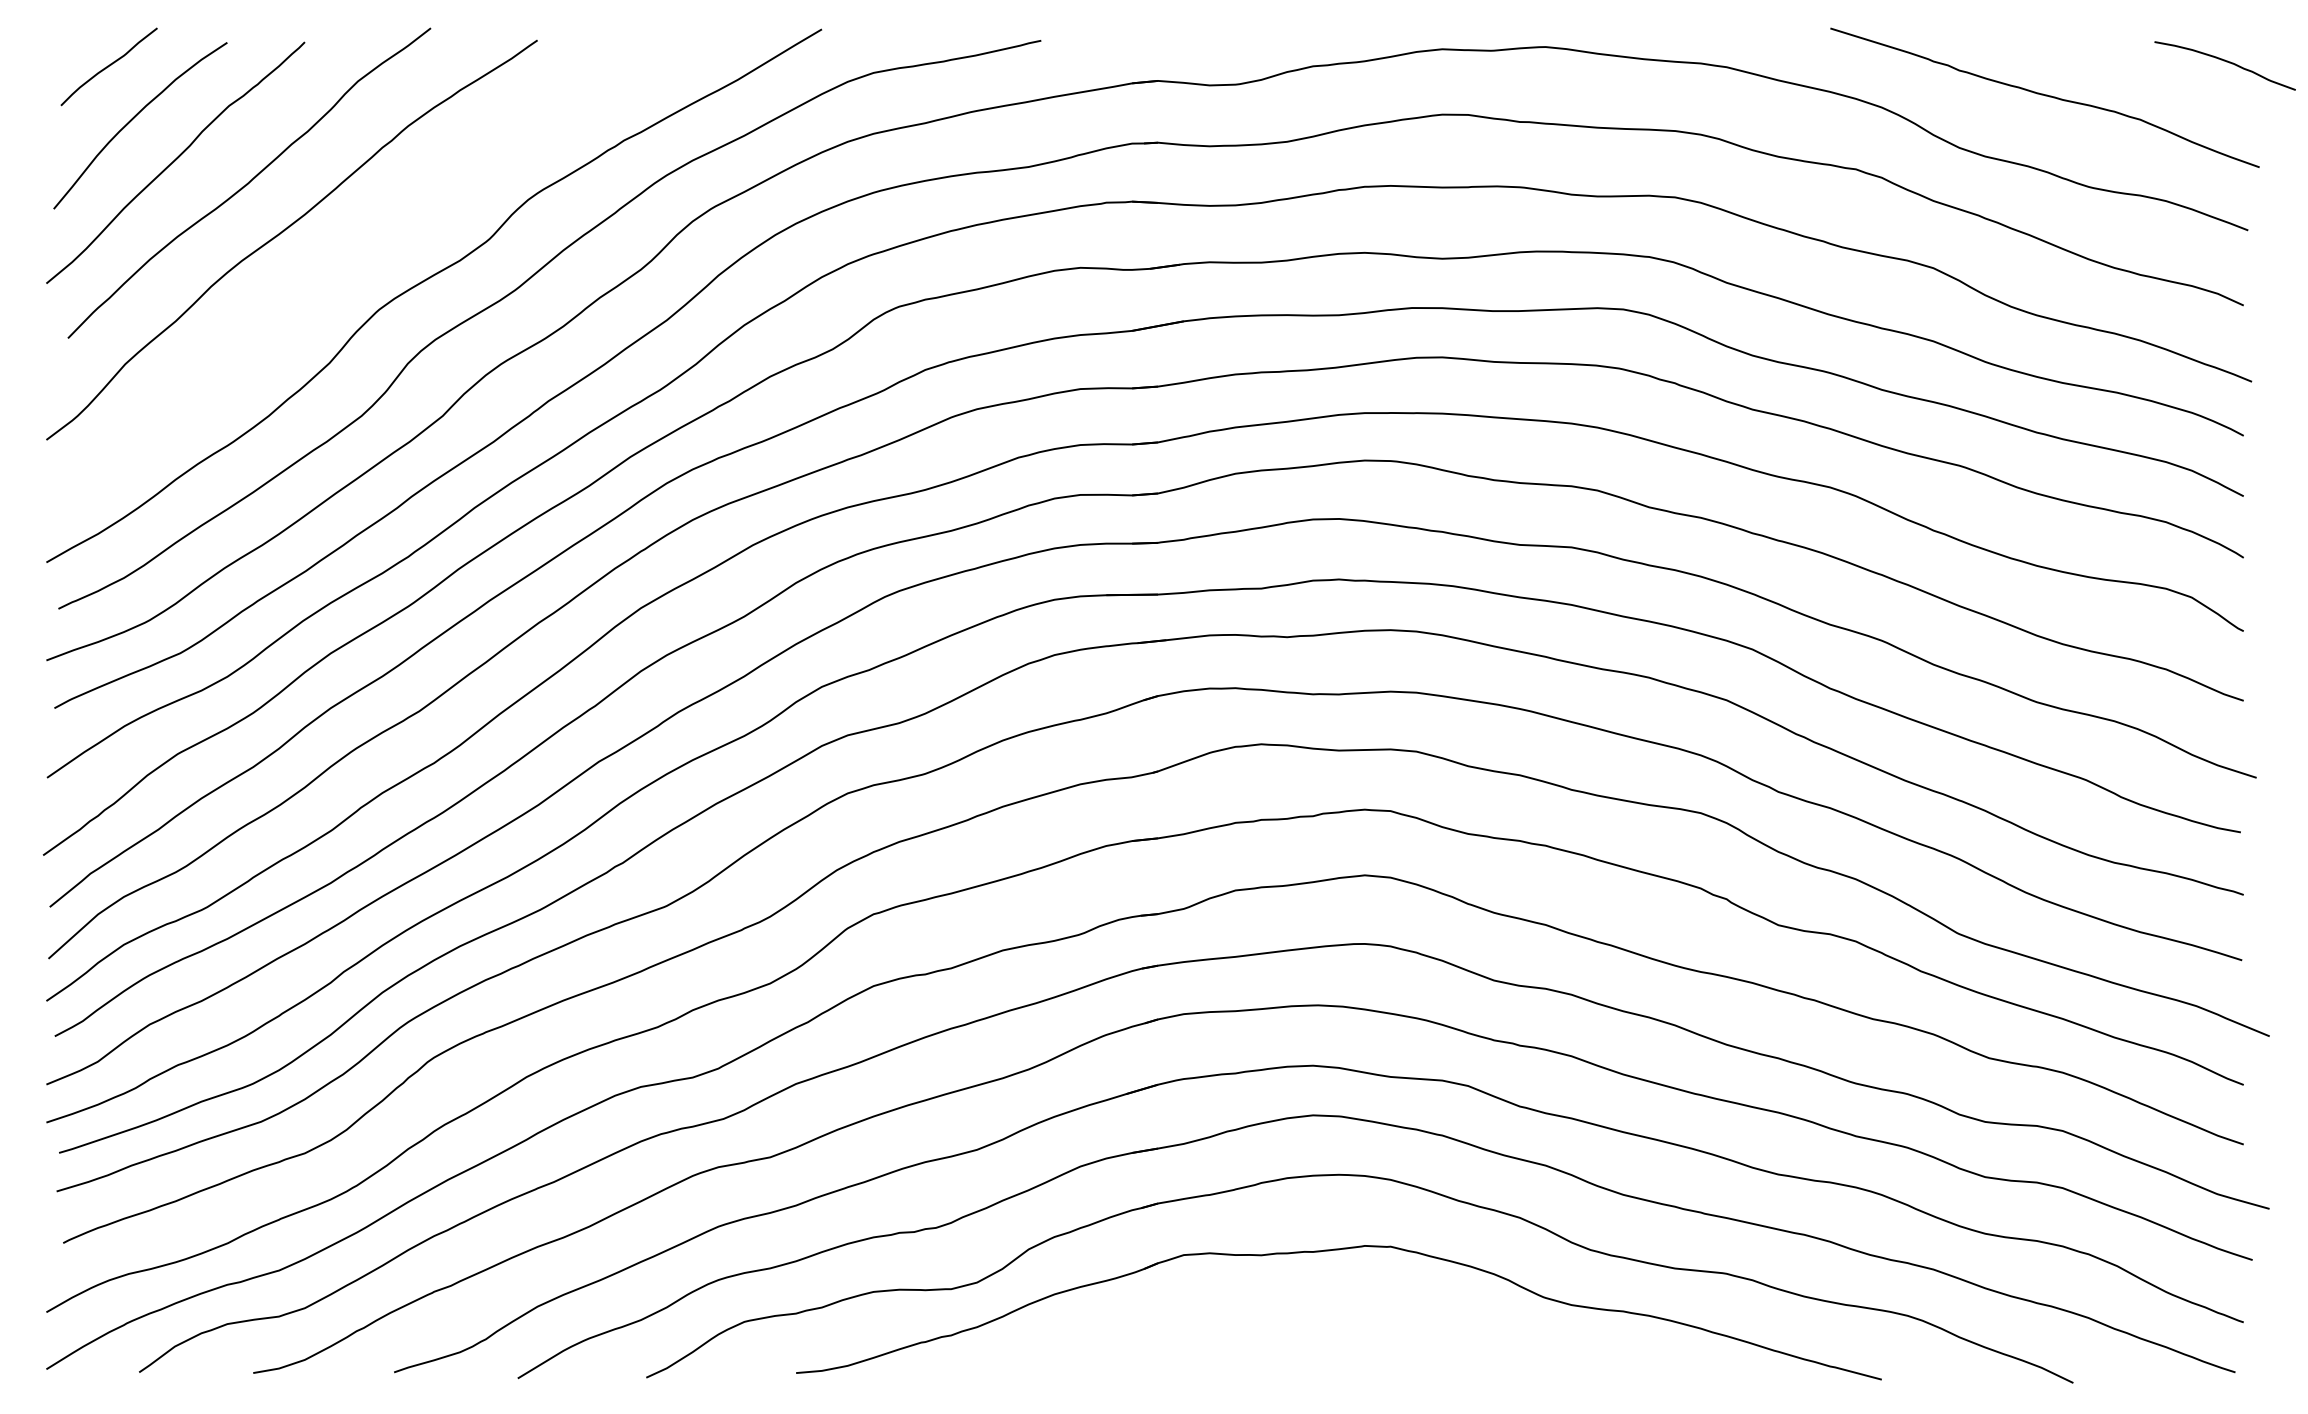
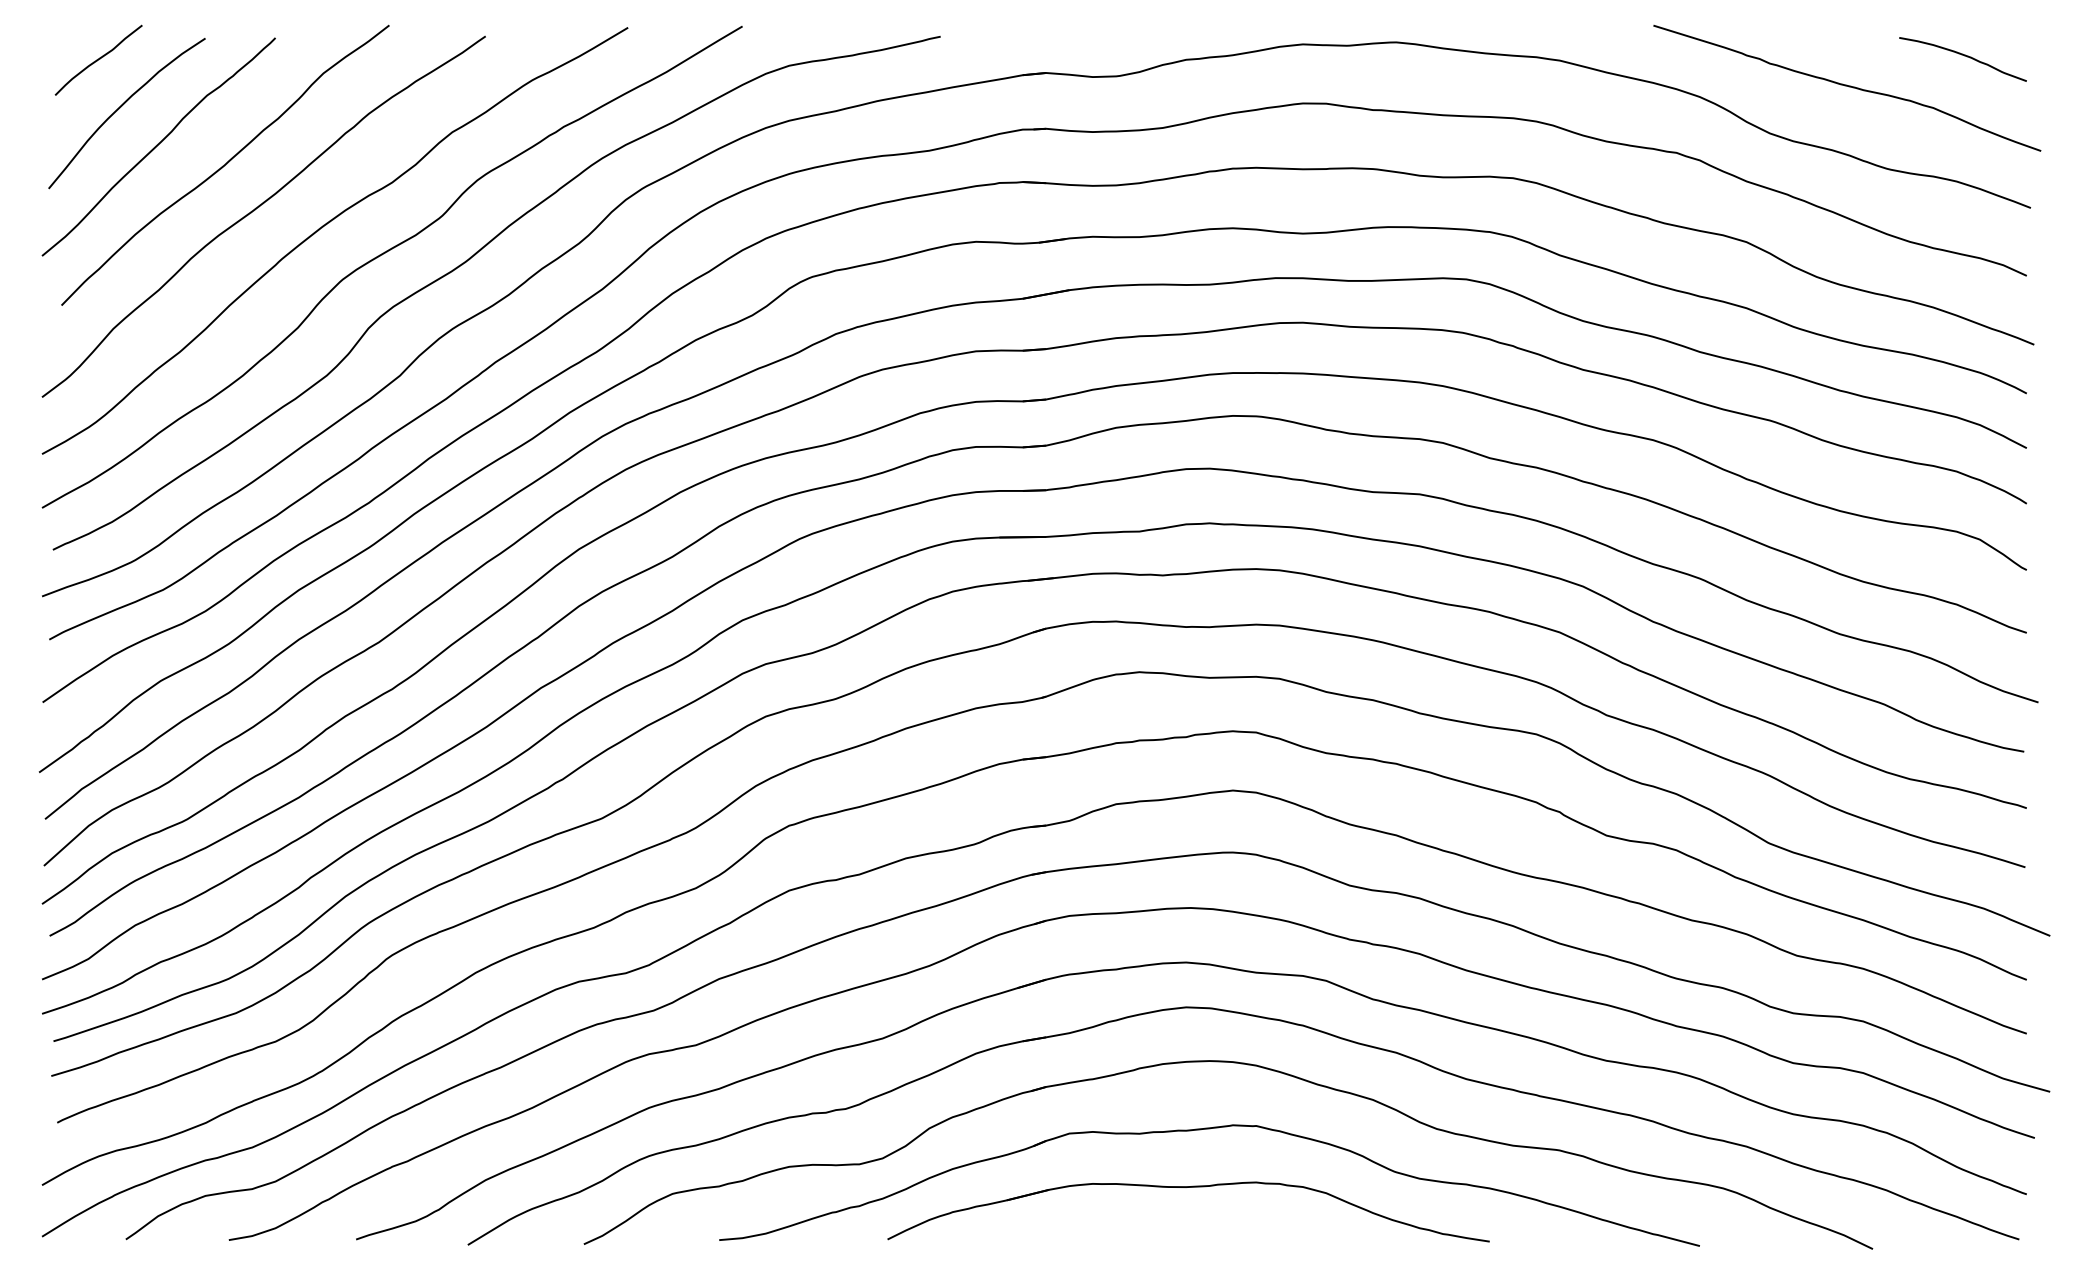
curve: (2226, 62) -> (1964, 56), moved
curve: (361, 249) -> (326, 225), added
part: (1315, 1314) -> (1188, 1187), added

